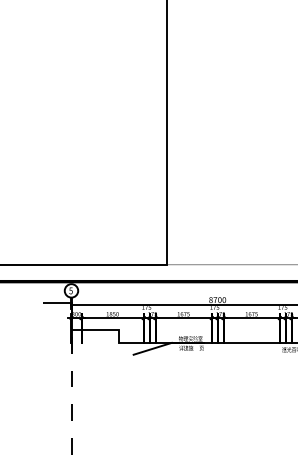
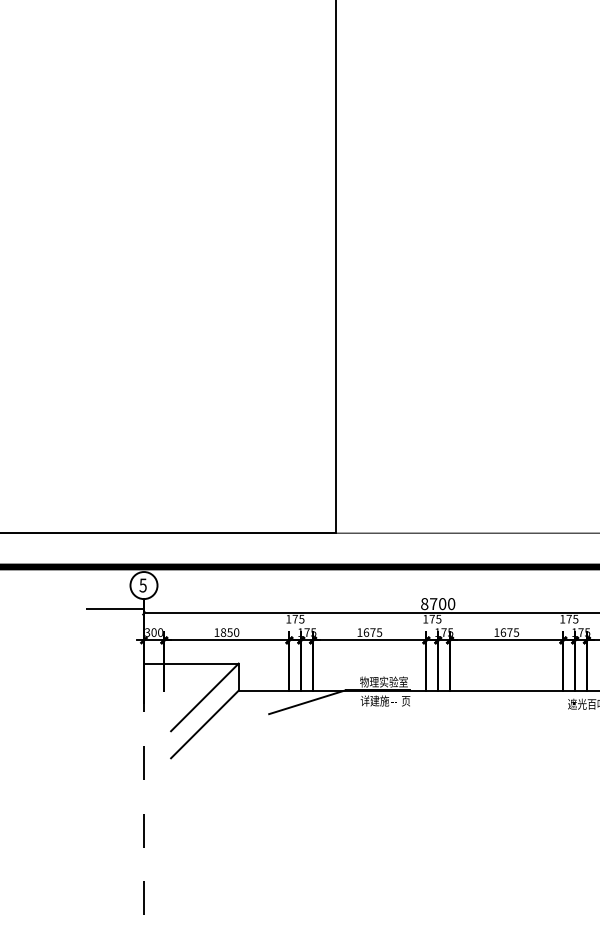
line: (101, 346) -> (204, 697), added
line: (101, 359) -> (204, 723), added

